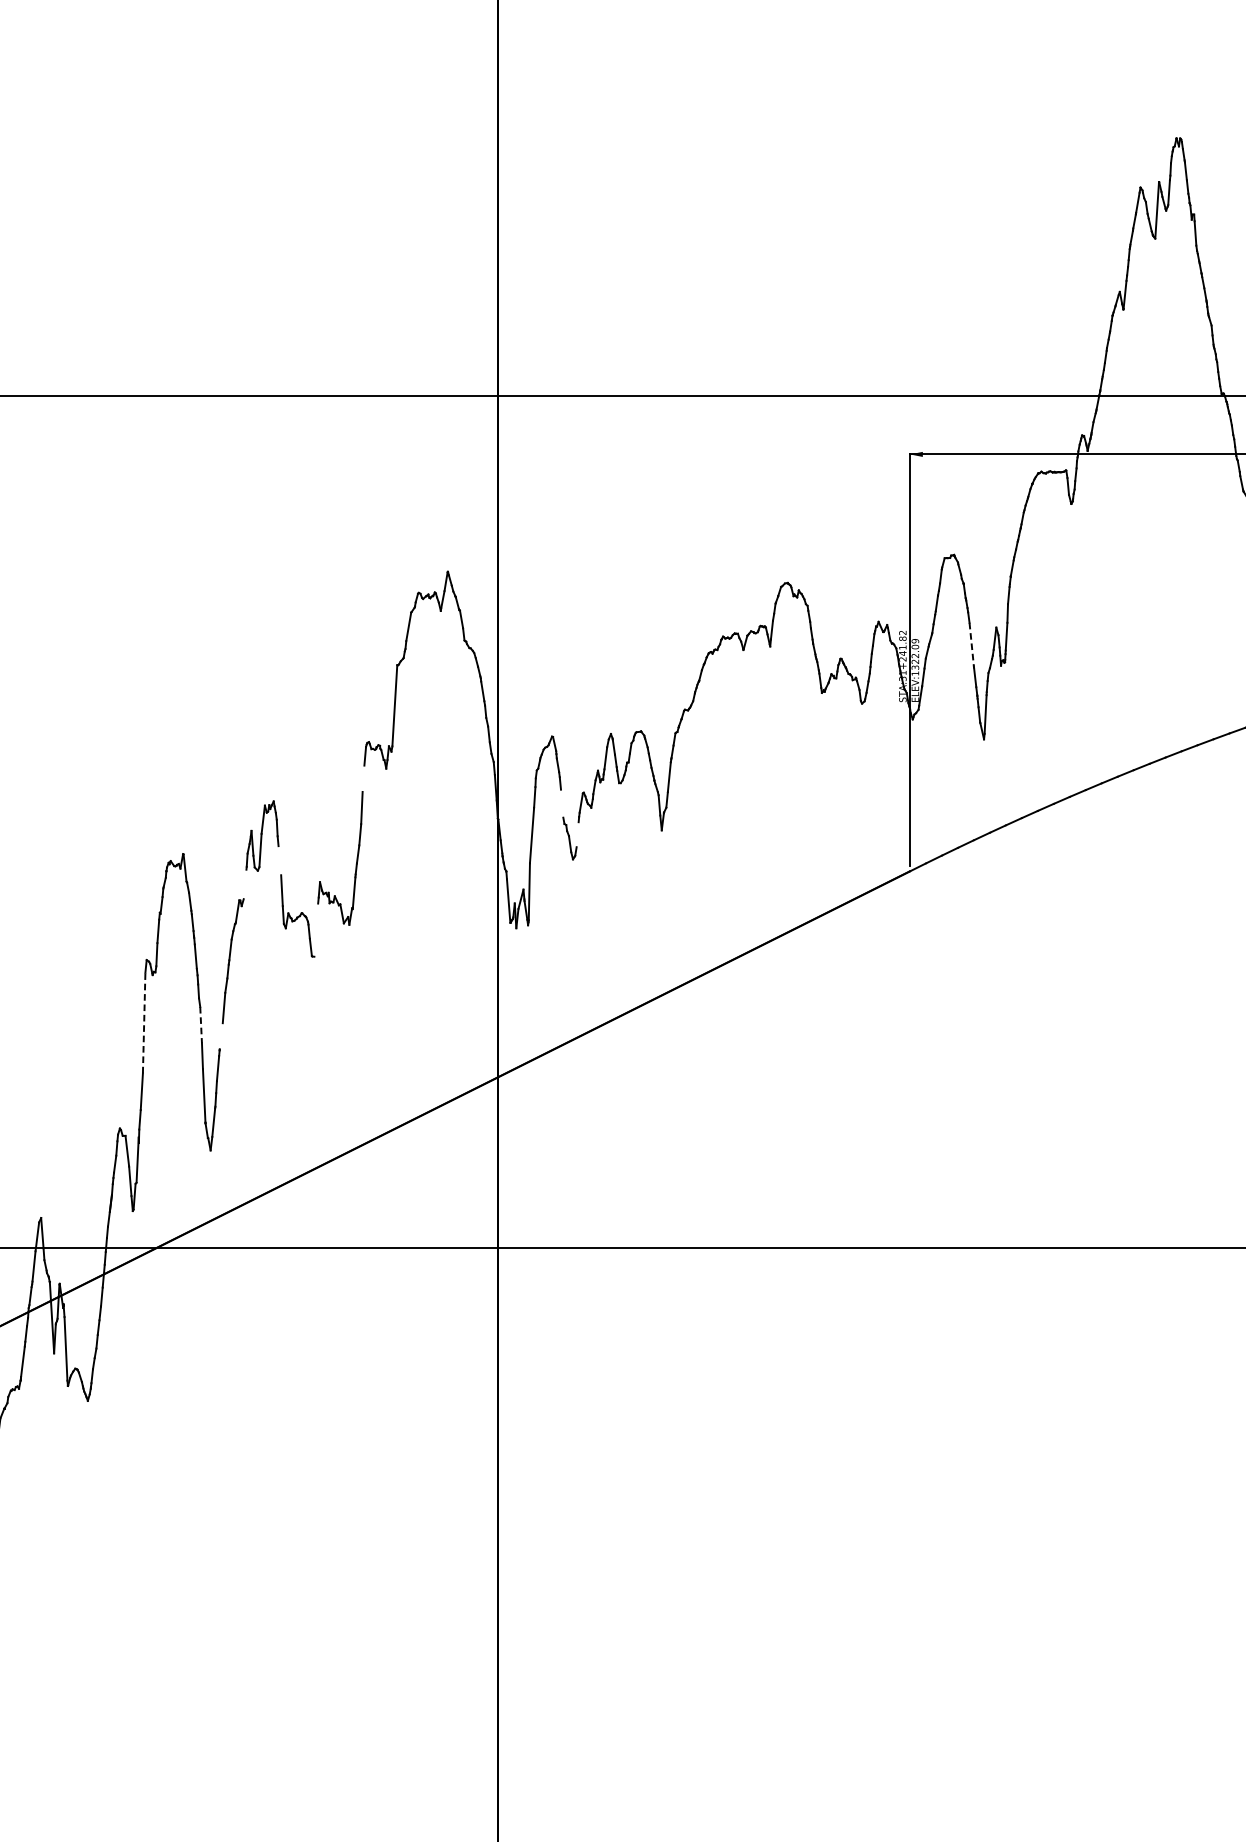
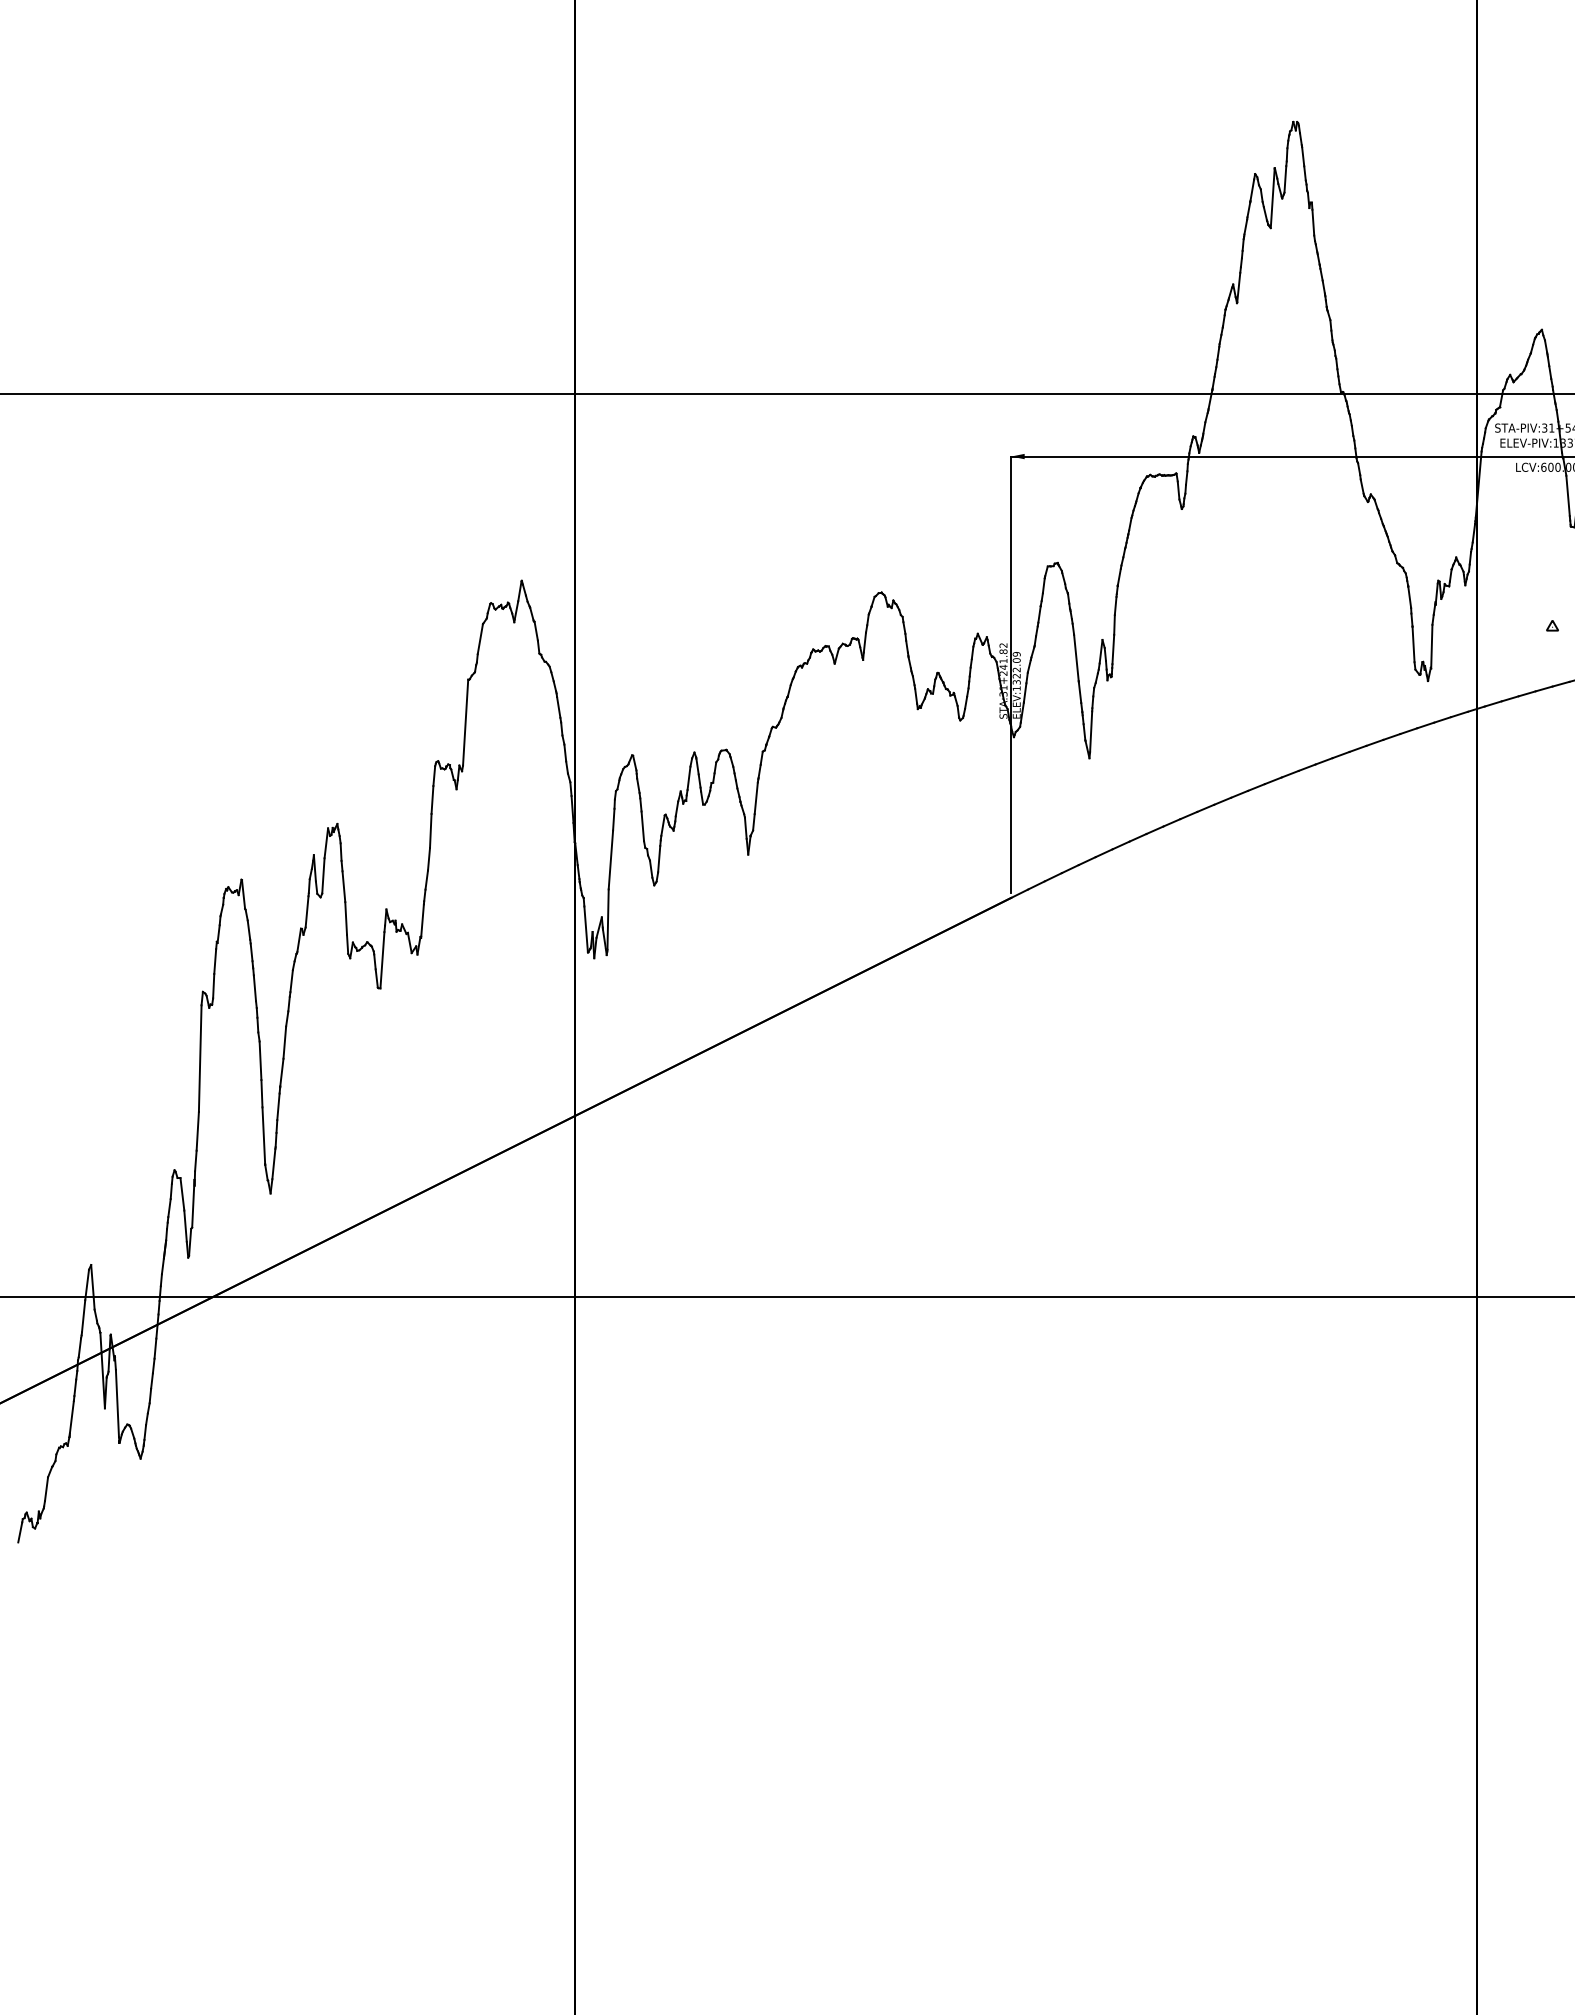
line: (971, 645) -> (1076, 658), dashed -> solid
line: (363, 778) -> (432, 799), added
line: (561, 803) -> (642, 826), added
line: (577, 834) -> (659, 858), added
line: (279, 860) -> (343, 886), added
line: (244, 884) -> (306, 911), added
line: (316, 930) -> (382, 960), added
line: (144, 1022) -> (200, 1058), dashed -> solid
line: (201, 1025) -> (260, 1061), dashed -> solid
line: (220, 1036) -> (281, 1072), added

